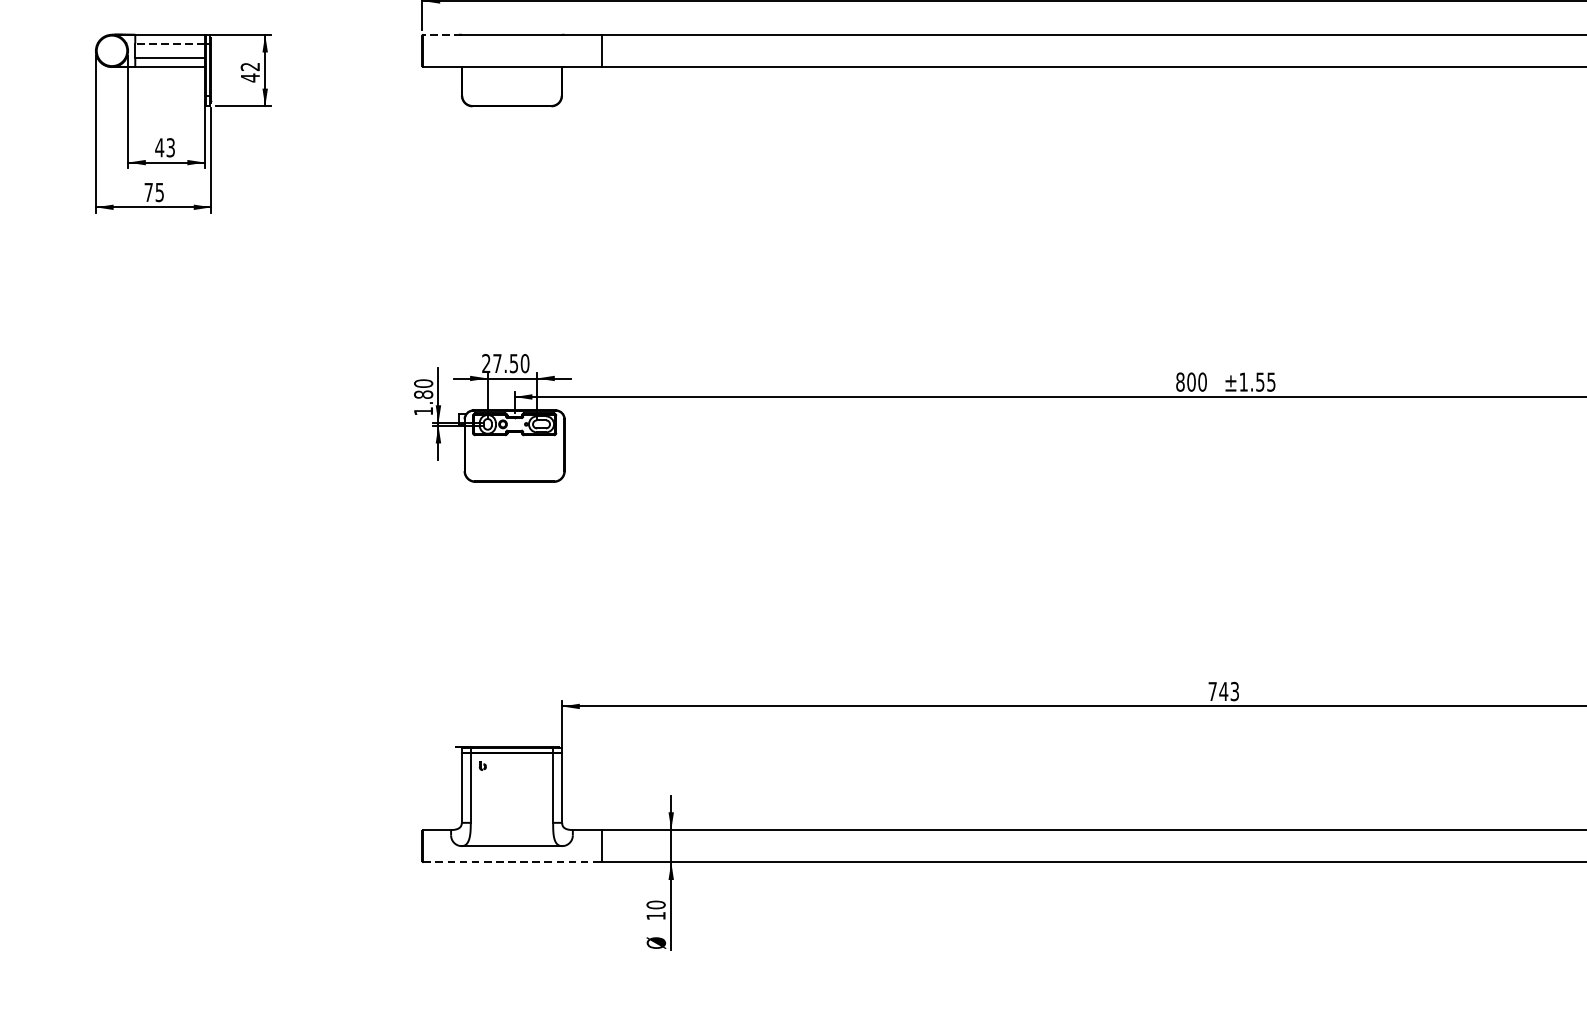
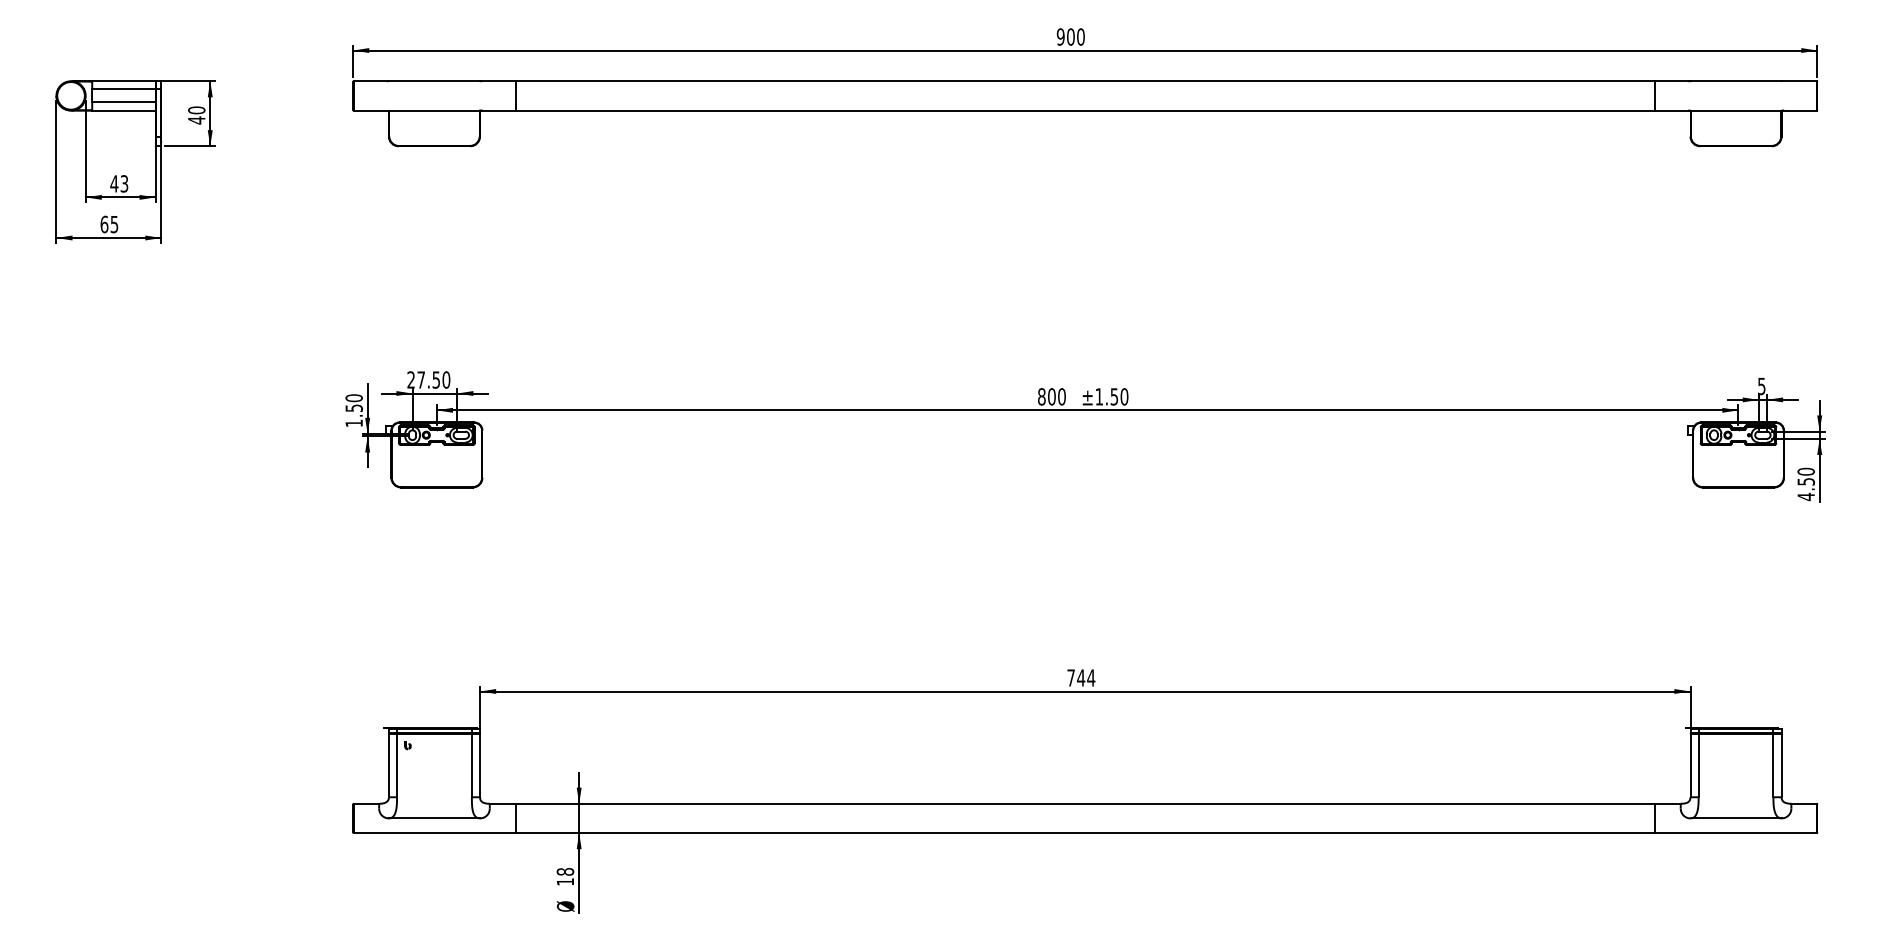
line: (441, 35) -> (370, 81), dashed -> solid
line: (169, 43) -> (123, 89), dashed -> solid
text: (250, 66) -> (196, 110), 42 -> 40
text: (148, 192) -> (104, 224), 75 -> 65
text: (1271, 381) -> (1124, 396), ±1.55 -> ±1.50
text: (422, 394) -> (353, 408), 1.80 -> 1.50
text: (1235, 691) -> (1091, 677), 743 -> 744
line: (511, 862) -> (434, 833), dashed -> solid
text: (656, 904) -> (565, 871), 10 -> 18

